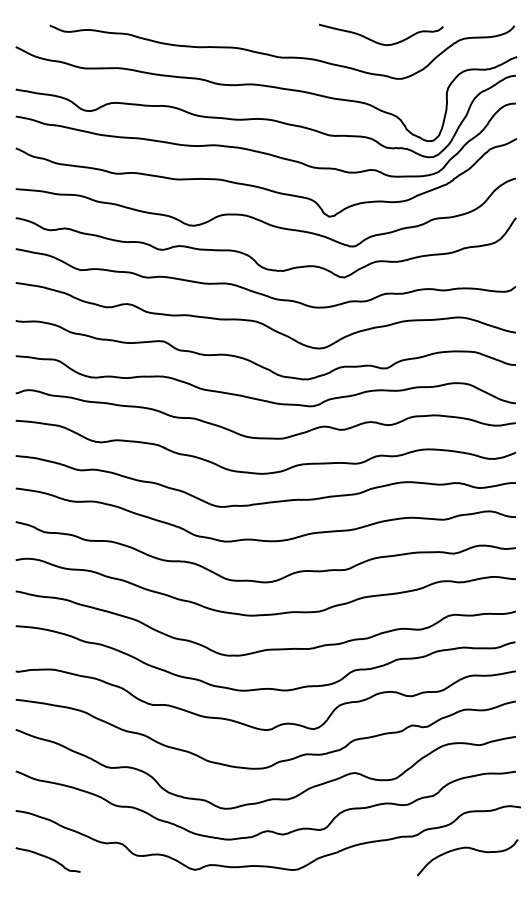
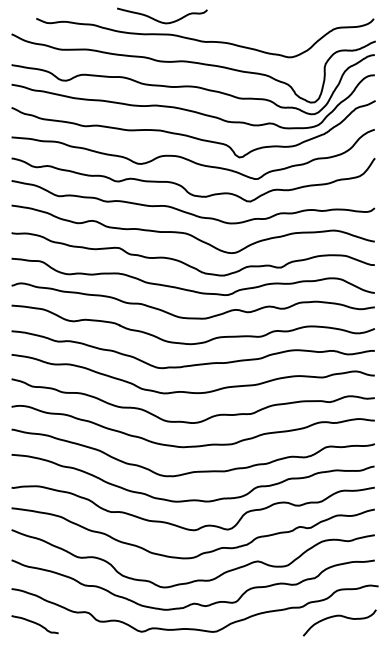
curve: (376, 41) -> (158, 20), moved

